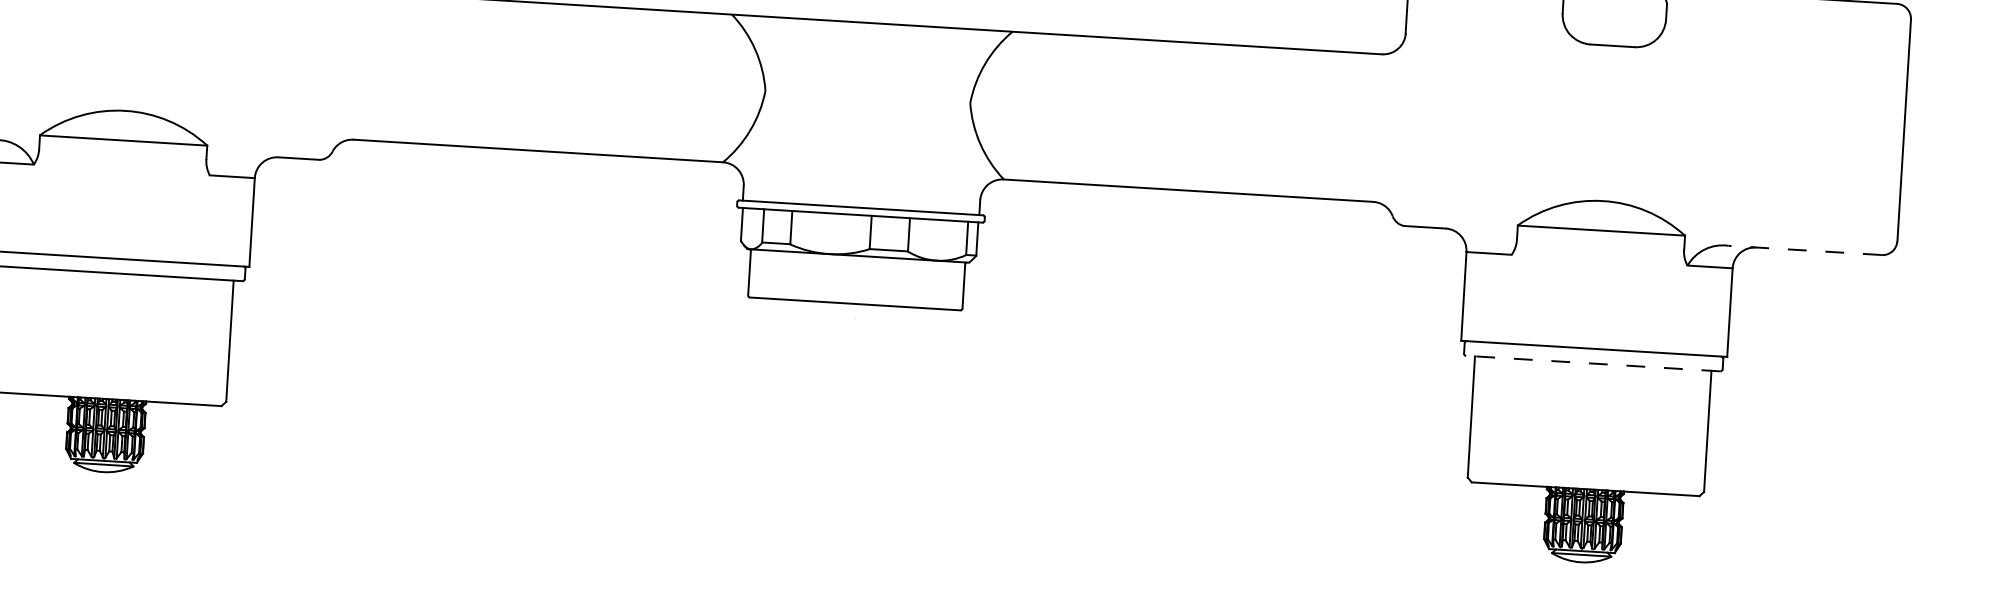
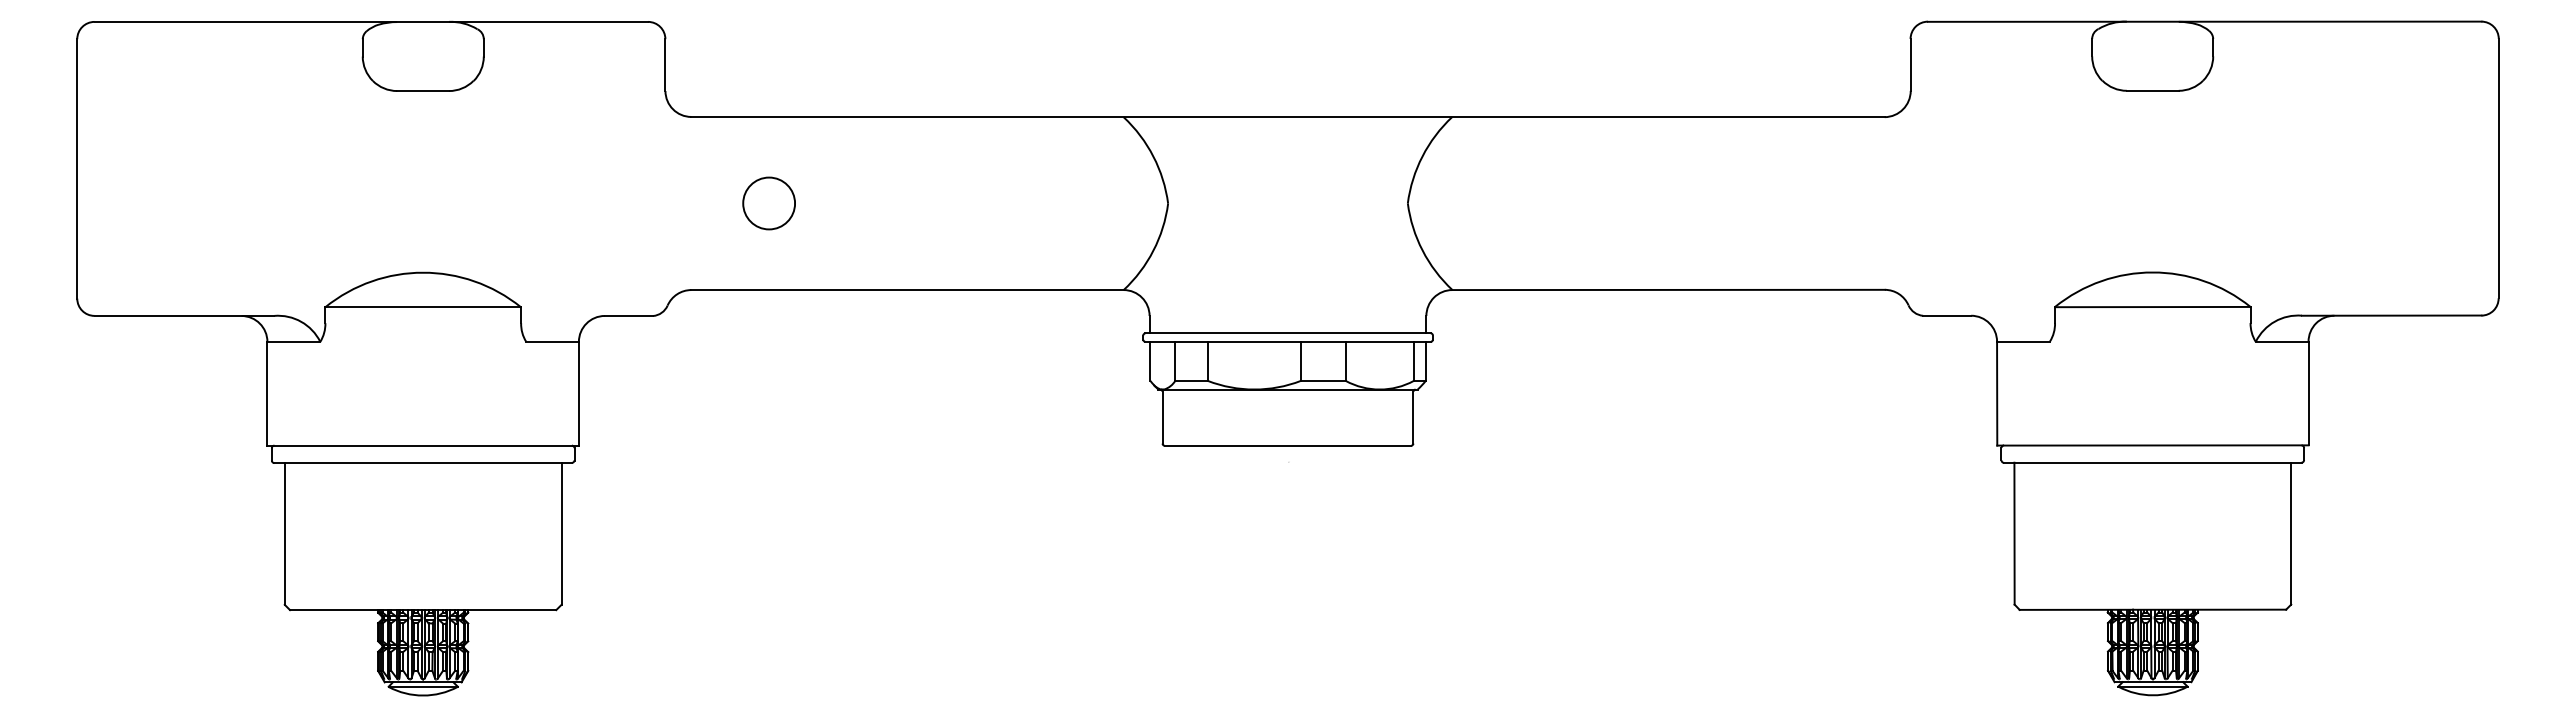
circle: (424, 69) -> (768, 203), added
line: (1804, 250) -> (2391, 315), dashed -> solid
line: (1592, 363) -> (2152, 462), dashed -> solid

